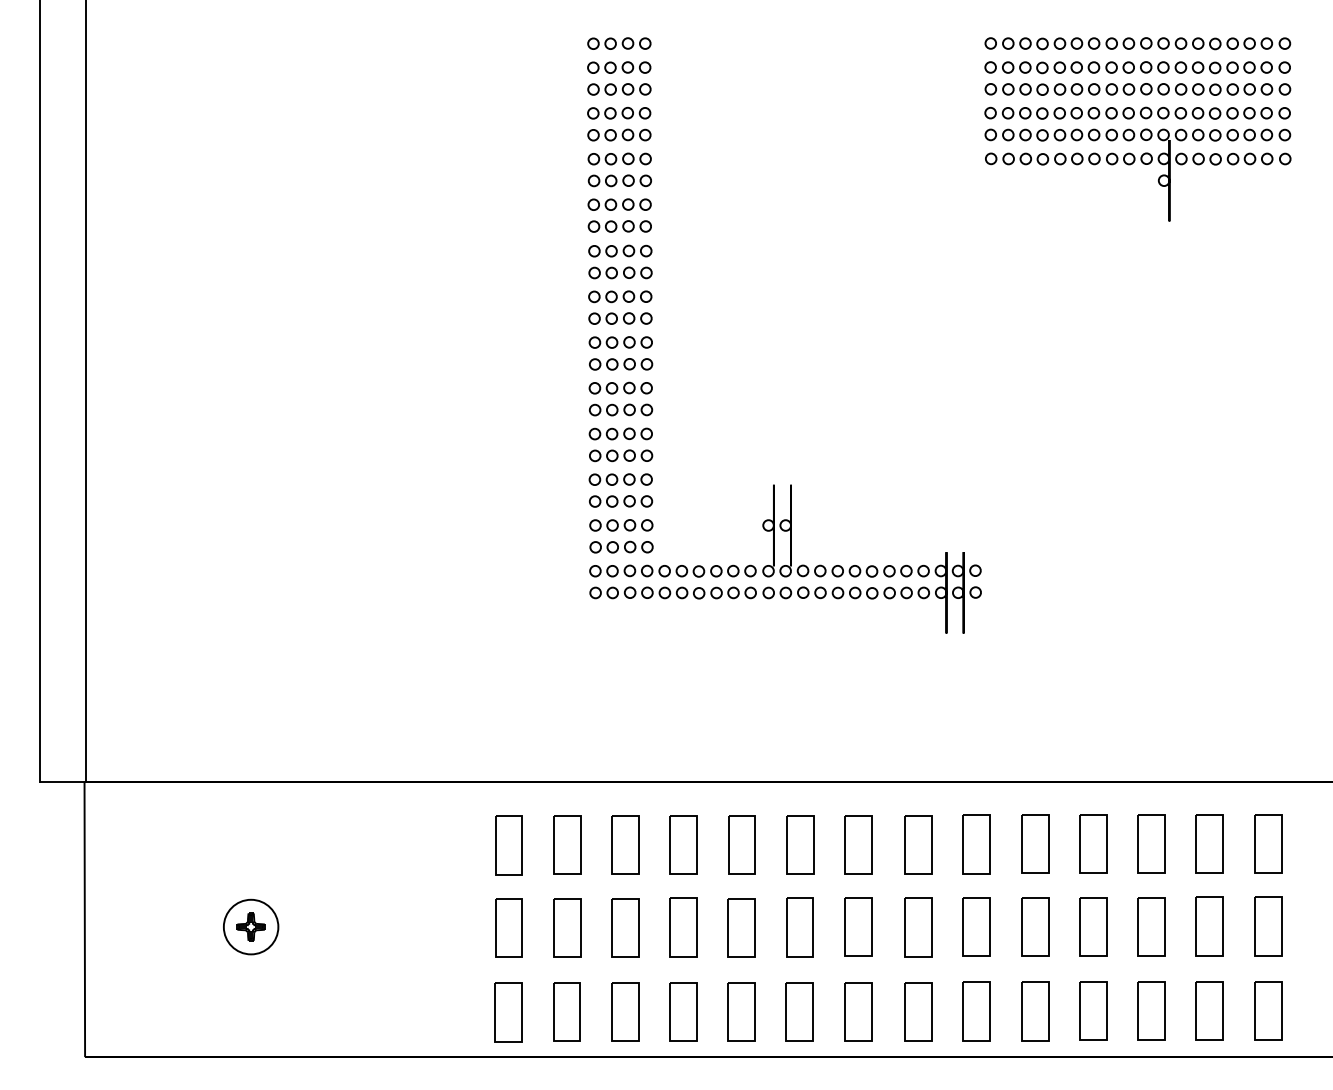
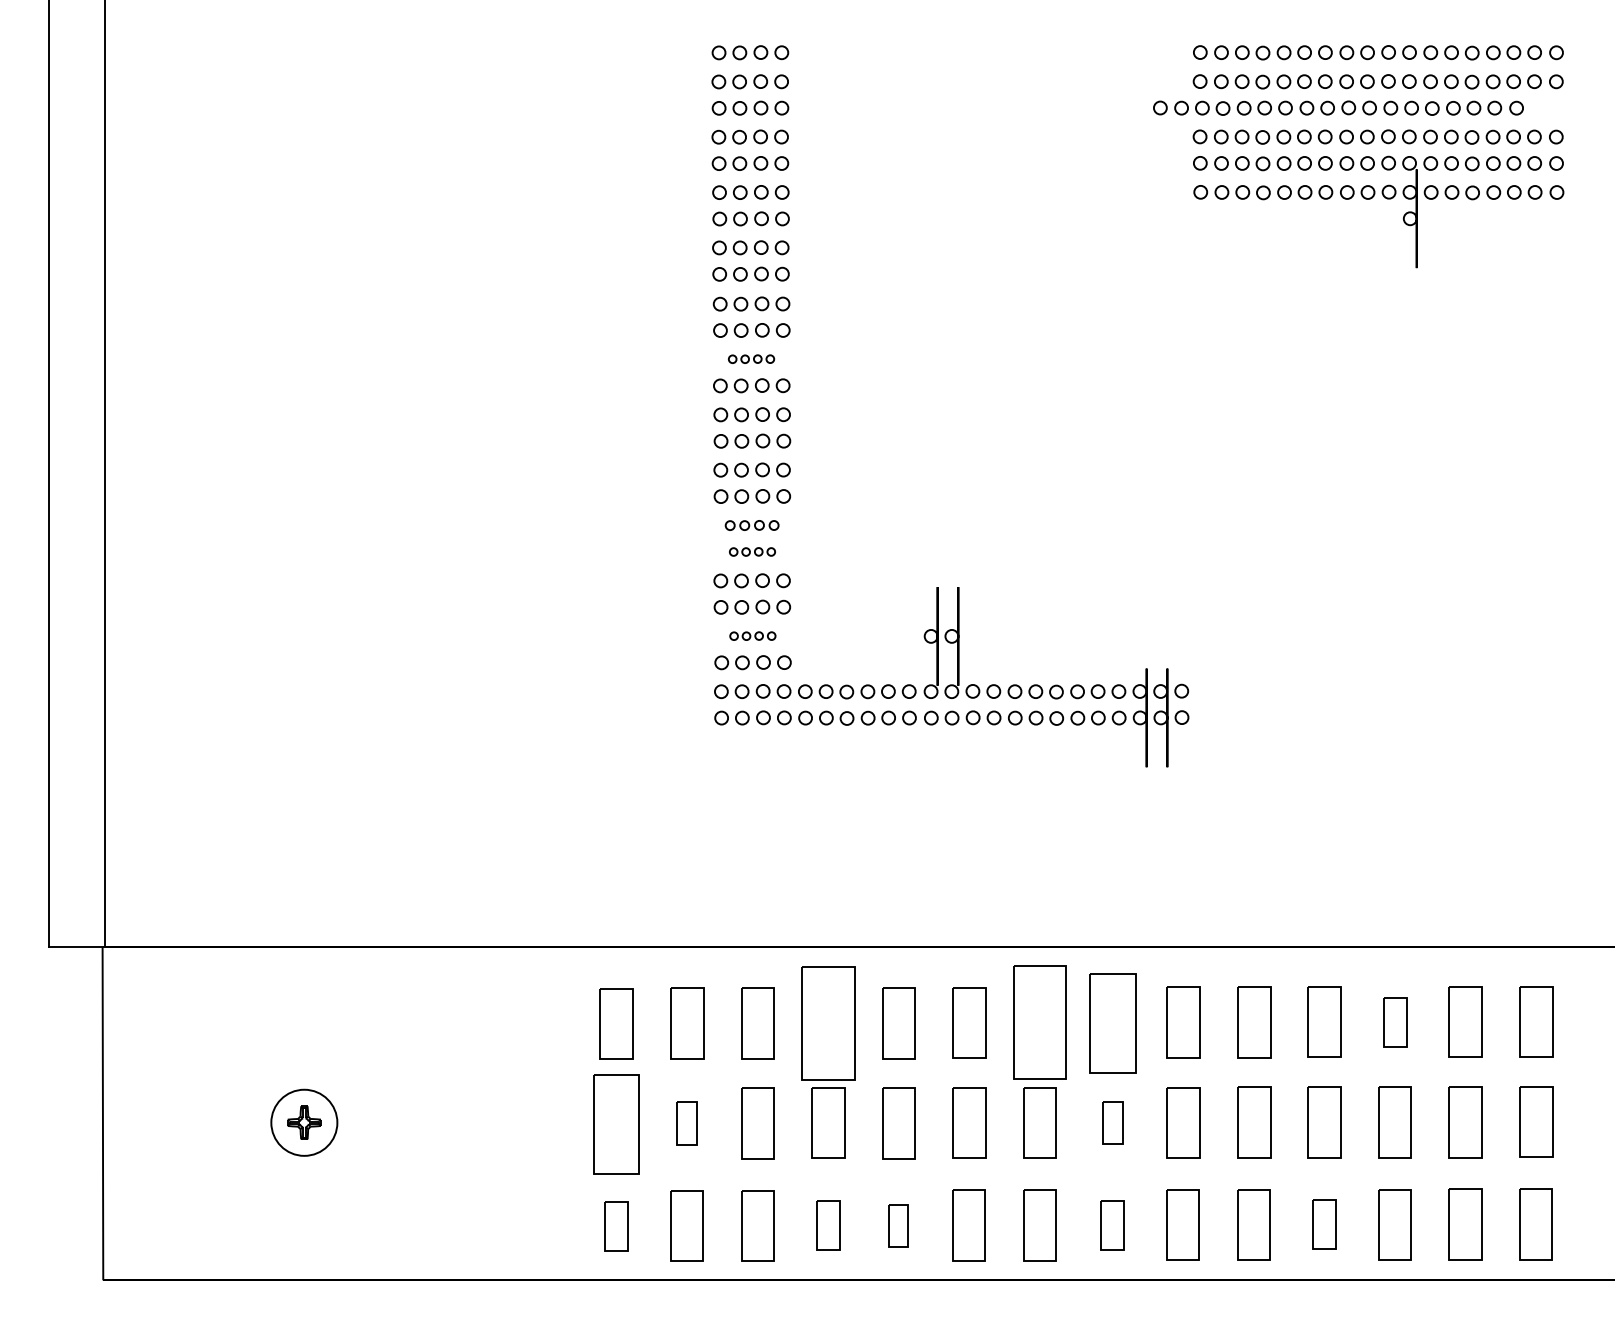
part: (1137, 88) -> (1338, 107), moved
part: (620, 296) -> (751, 358), size x0.6
part: (620, 433) -> (751, 525), size x0.7
part: (621, 455) -> (752, 551), size x0.6
part: (621, 524) -> (752, 635), size x0.6
part: (683, 844) -> (828, 1022), size x1.6
part: (858, 844) -> (1040, 1022), size x1.6
part: (918, 844) -> (1112, 1022), size x1.4
part: (1151, 844) -> (1394, 1022), size x0.7
part: (918, 926) -> (1112, 1122), size x0.6
part: (508, 927) -> (616, 1123), size x1.4
part: (566, 927) -> (686, 1123), size x0.6
part: (683, 1011) -> (828, 1225), size x0.7
part: (741, 1011) -> (898, 1225), size x0.6
part: (918, 1011) -> (1112, 1225), size x0.7
part: (1093, 1011) -> (1324, 1224), size x0.7
part: (508, 1012) -> (616, 1226), size x0.7

